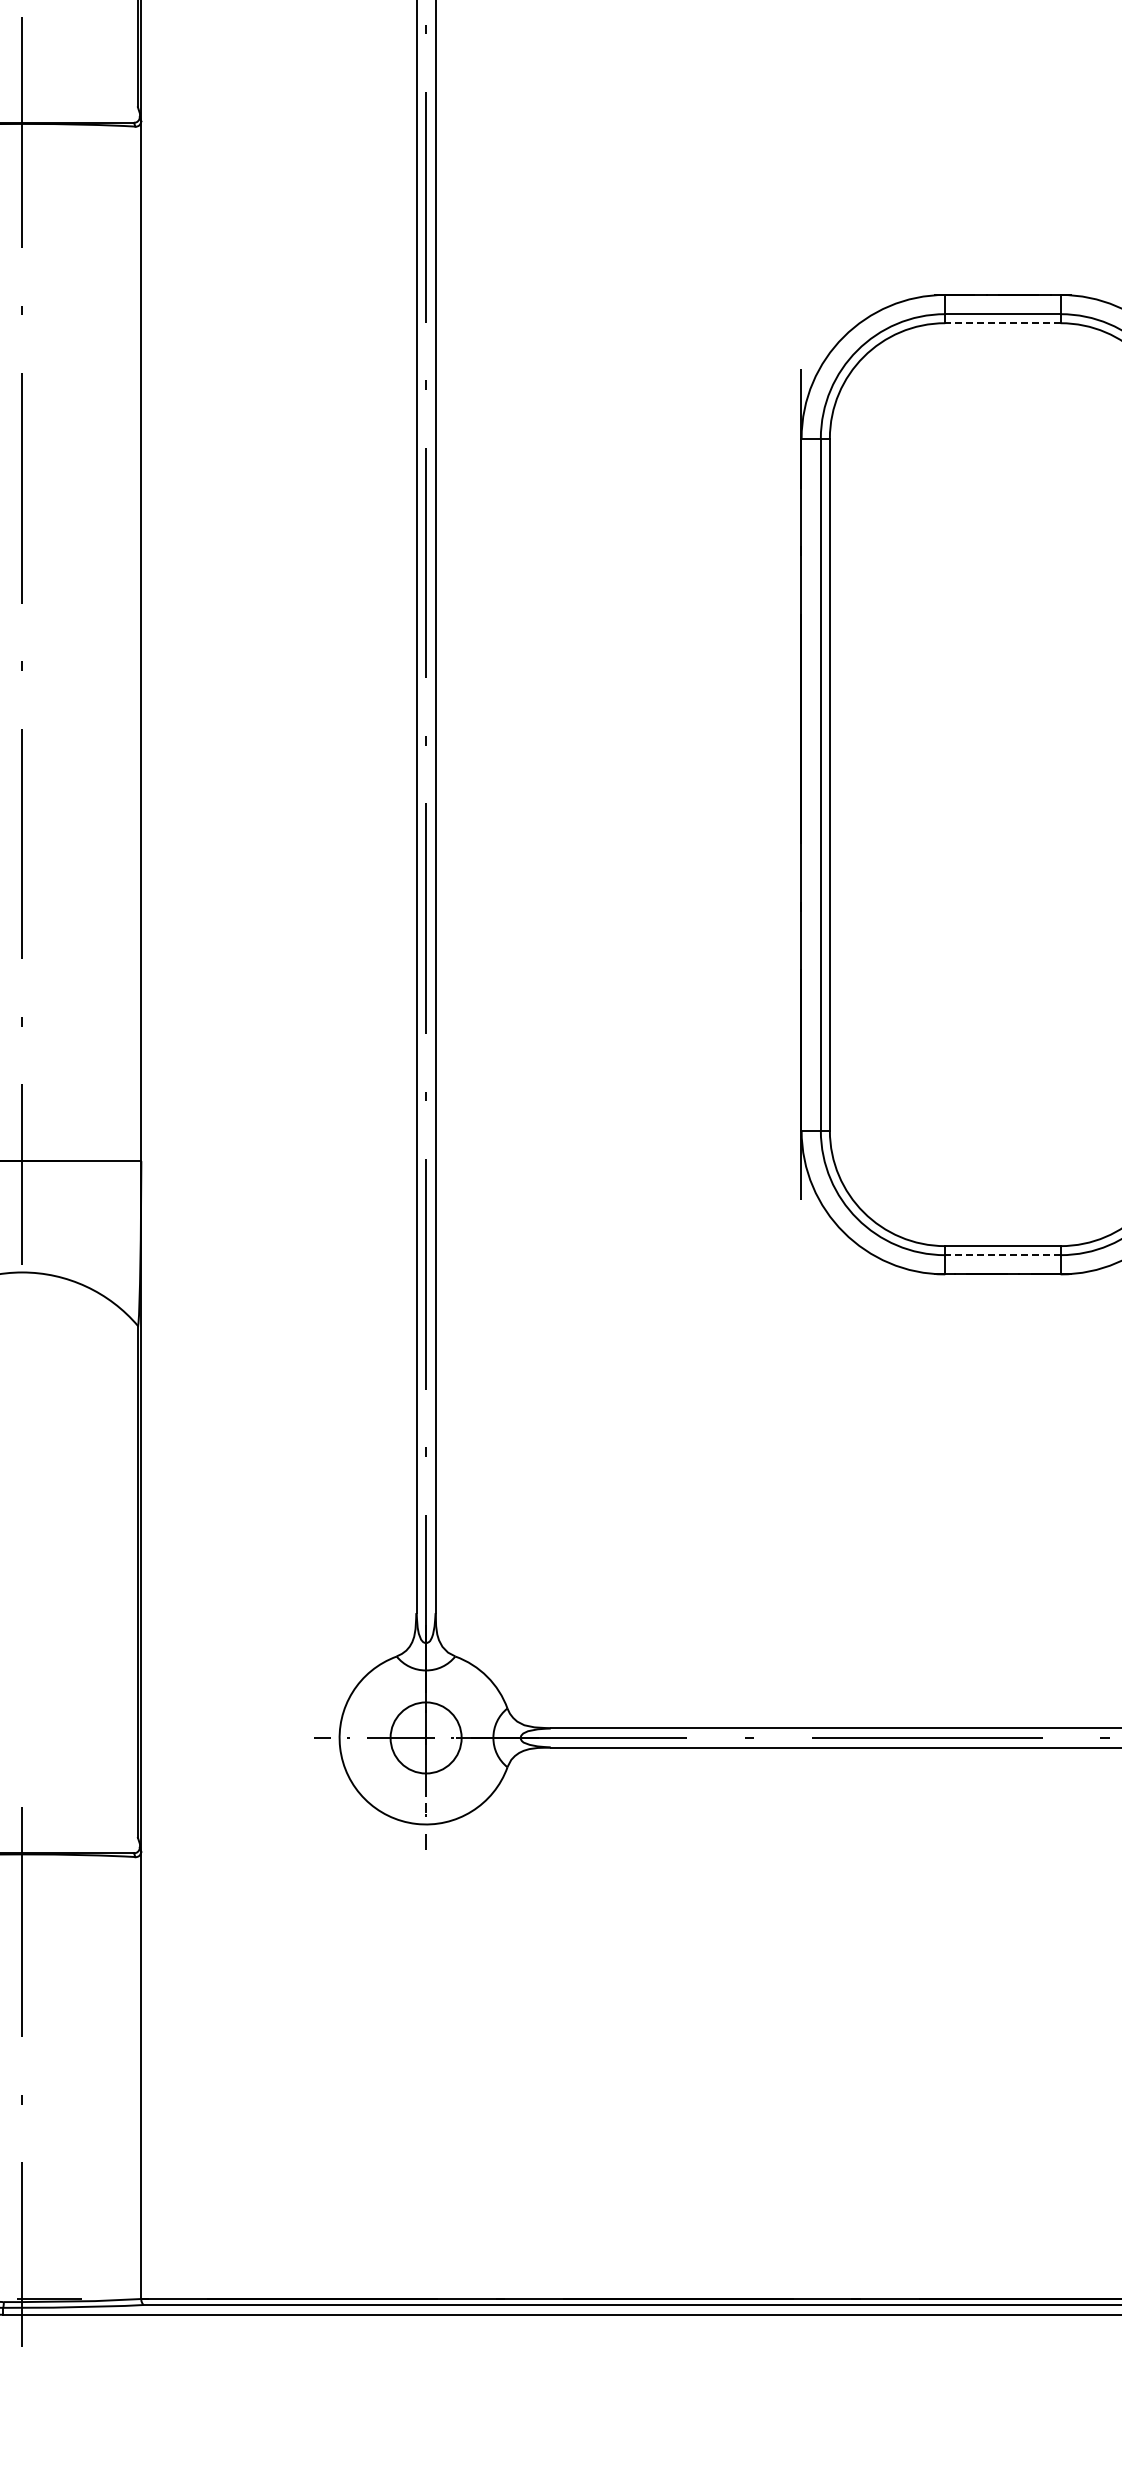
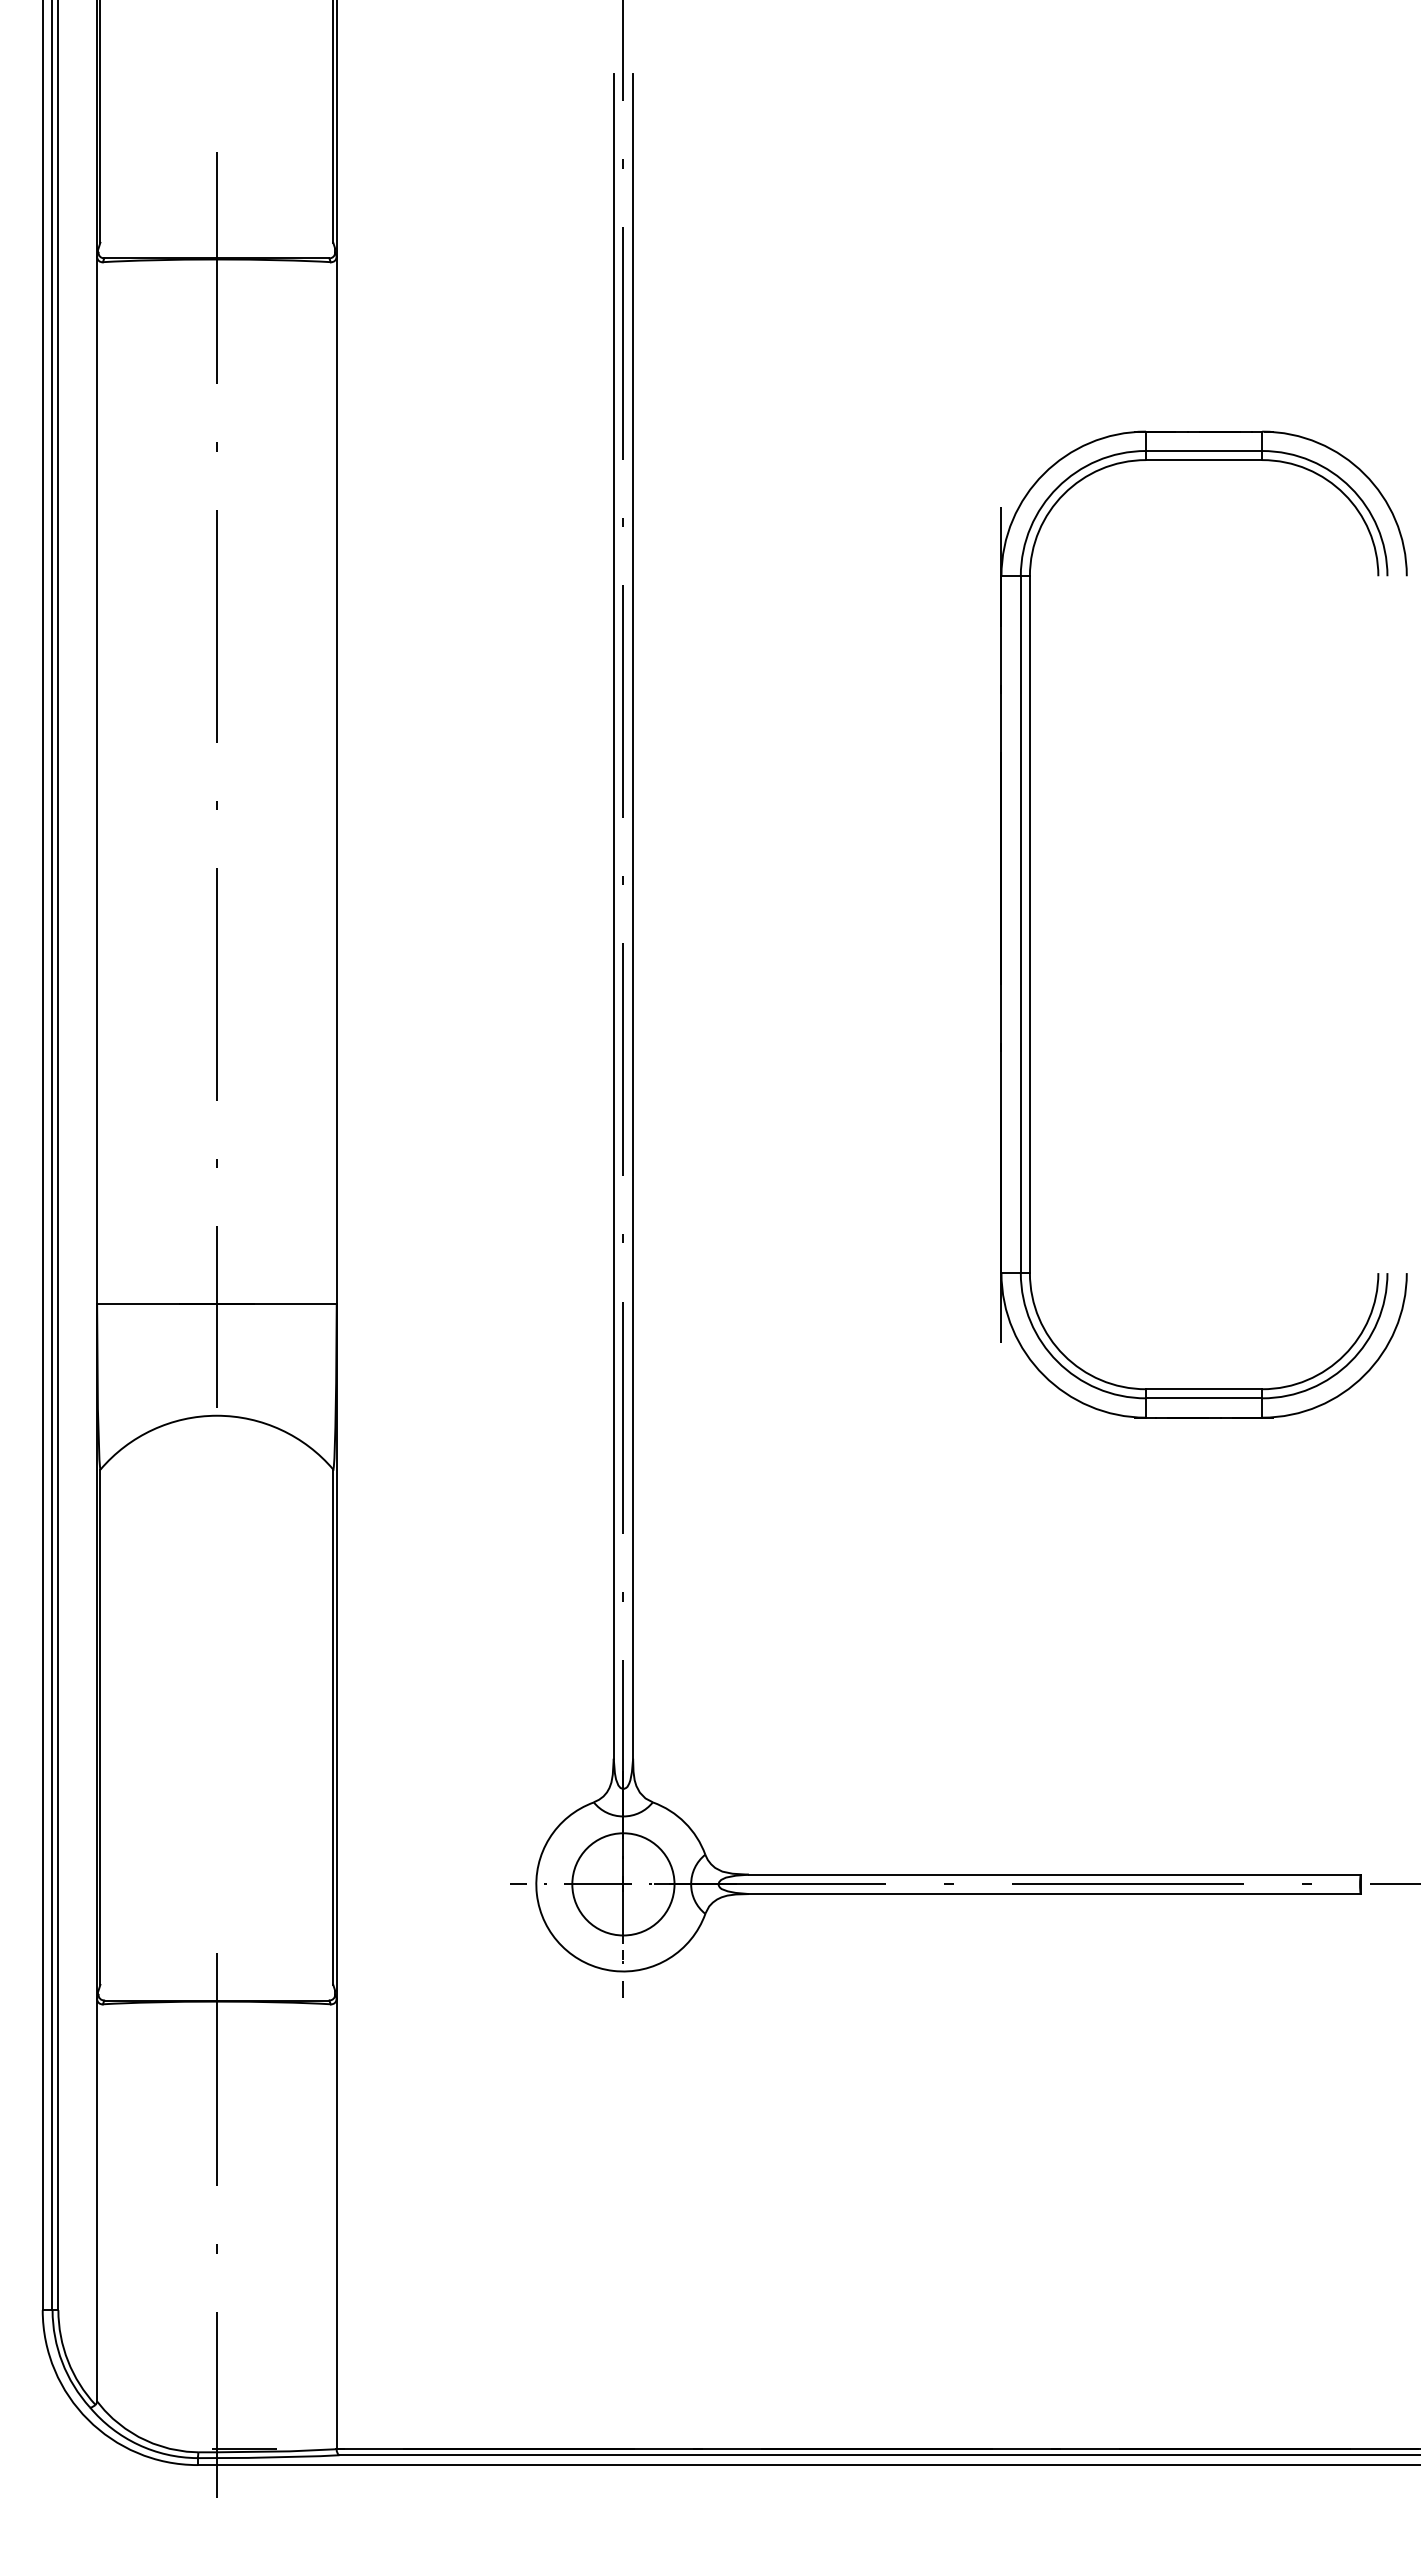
line: (1002, 323) -> (1203, 460), dashed -> solid
line: (1002, 1255) -> (1203, 1398), dashed -> solid
circle: (426, 1738) -> (623, 1884), size x1.43

